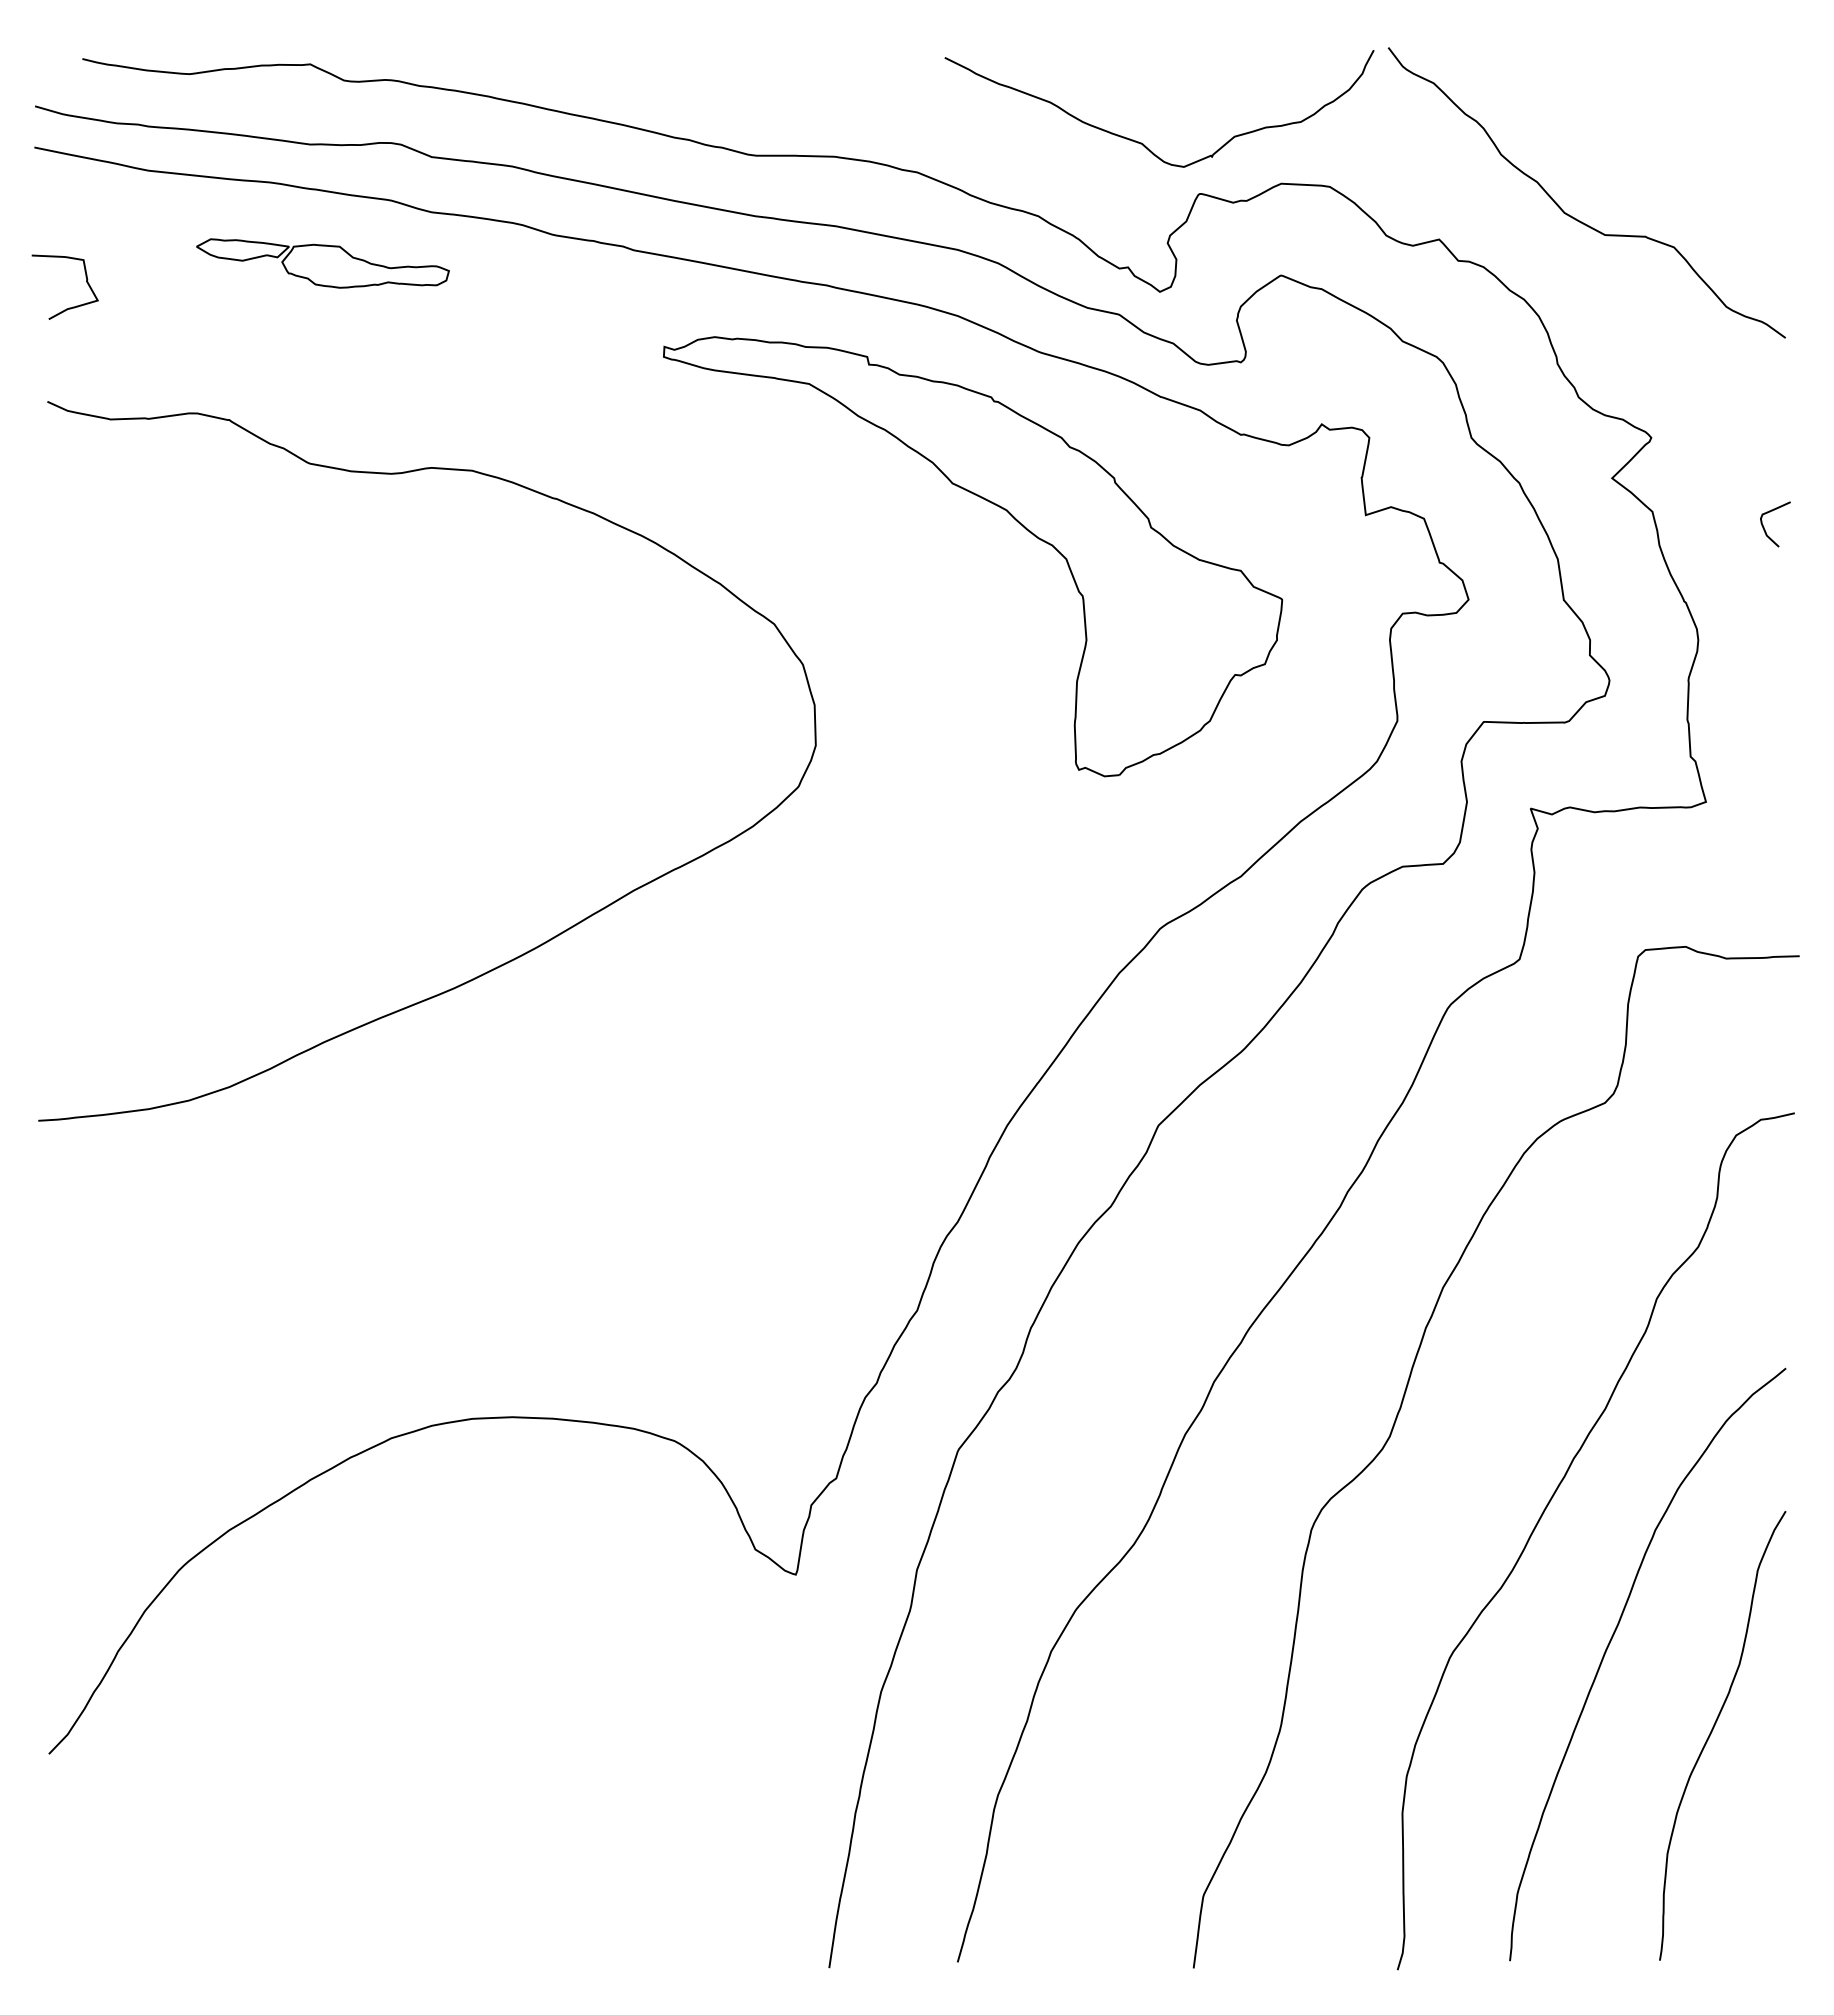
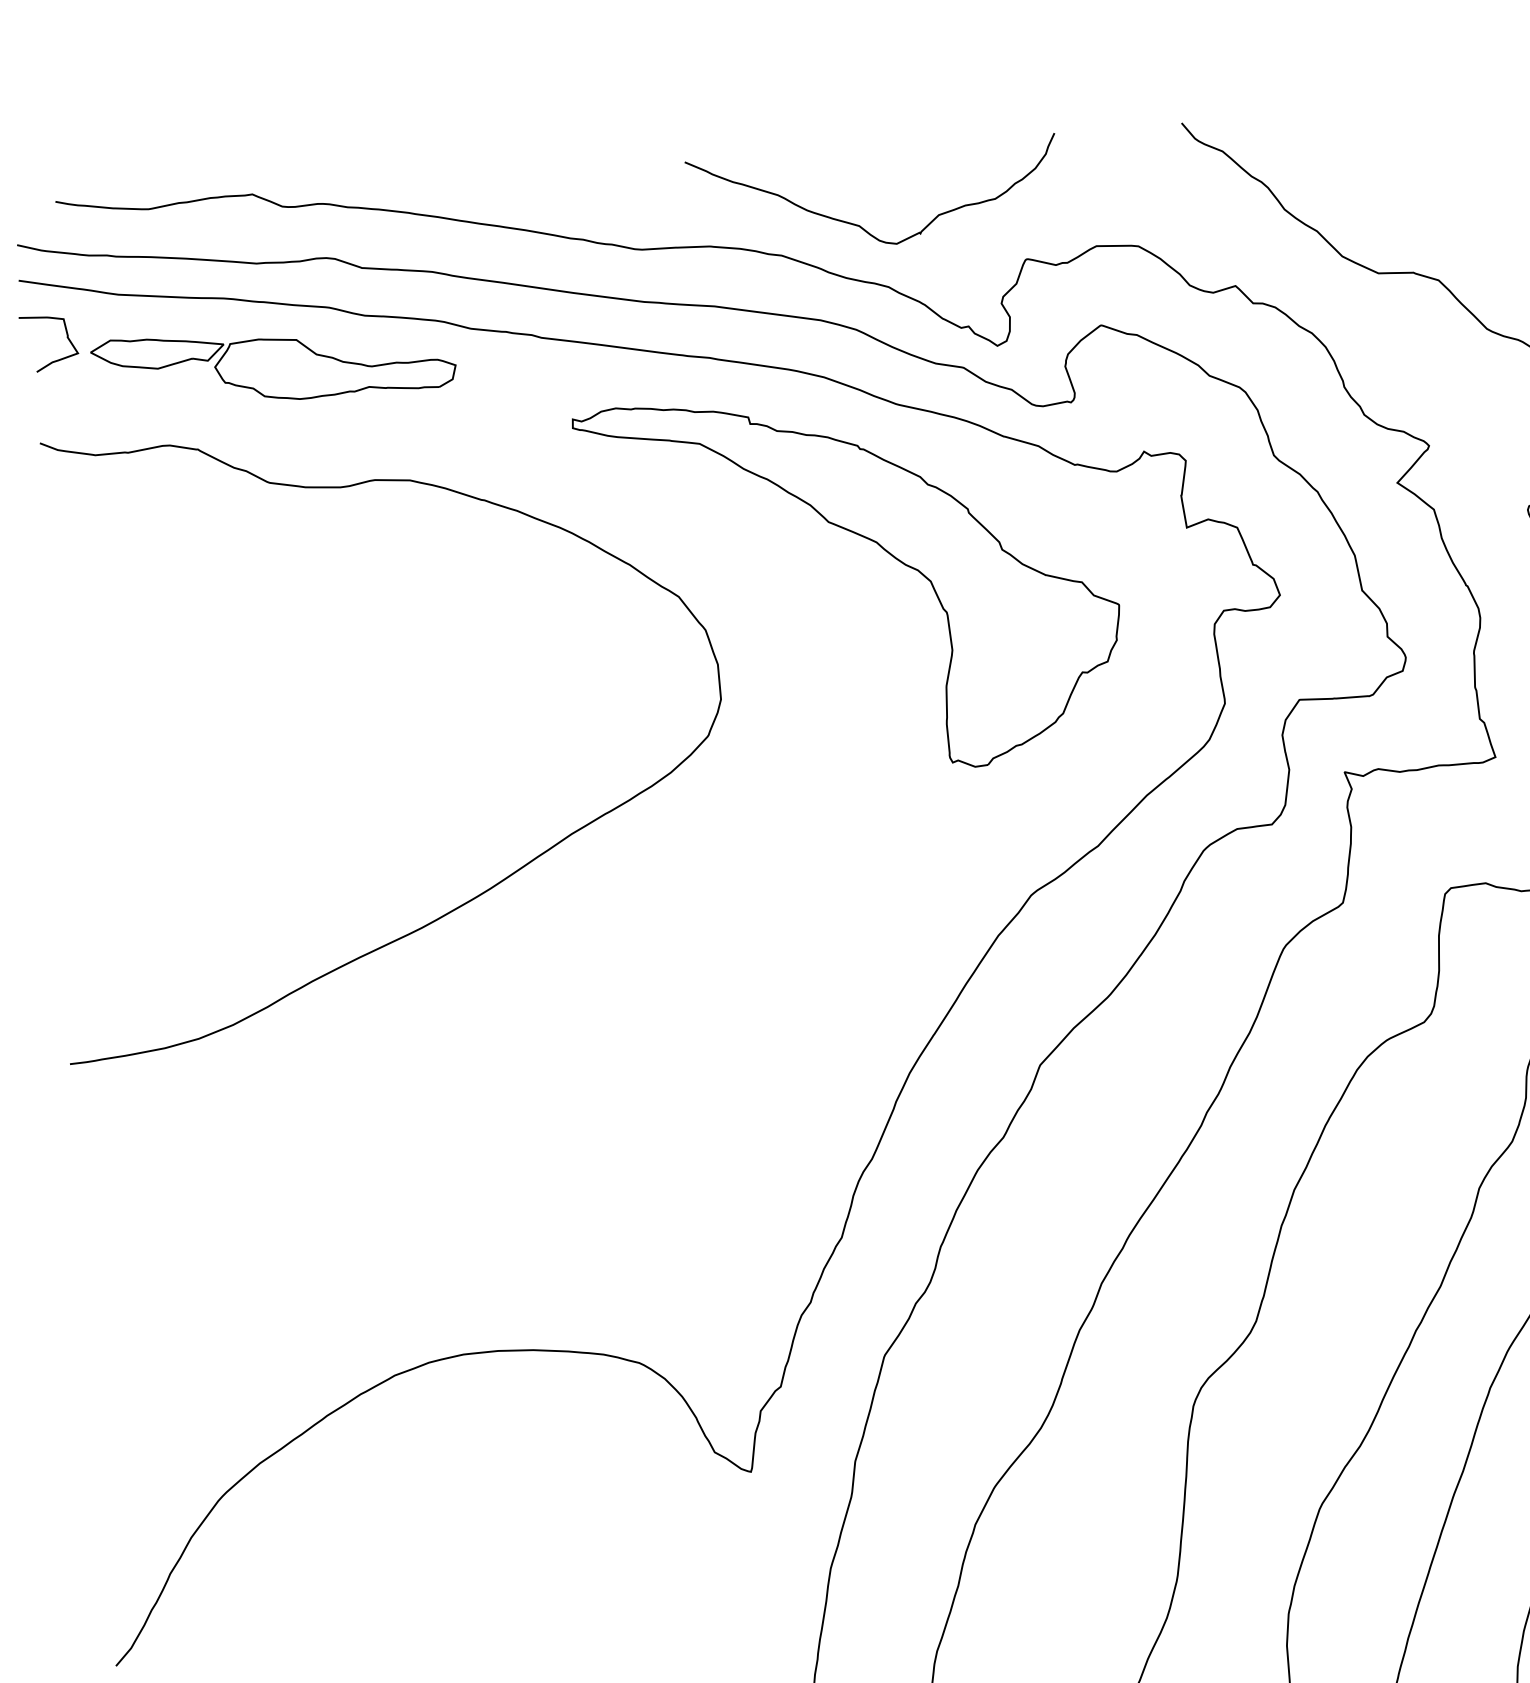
curve: (1141, 142) -> (858, 225), moved
part: (322, 263) -> (273, 365), size x1.67
curve: (69, 307) -> (54, 360), moved
curve: (526, 951) -> (482, 892), moved

